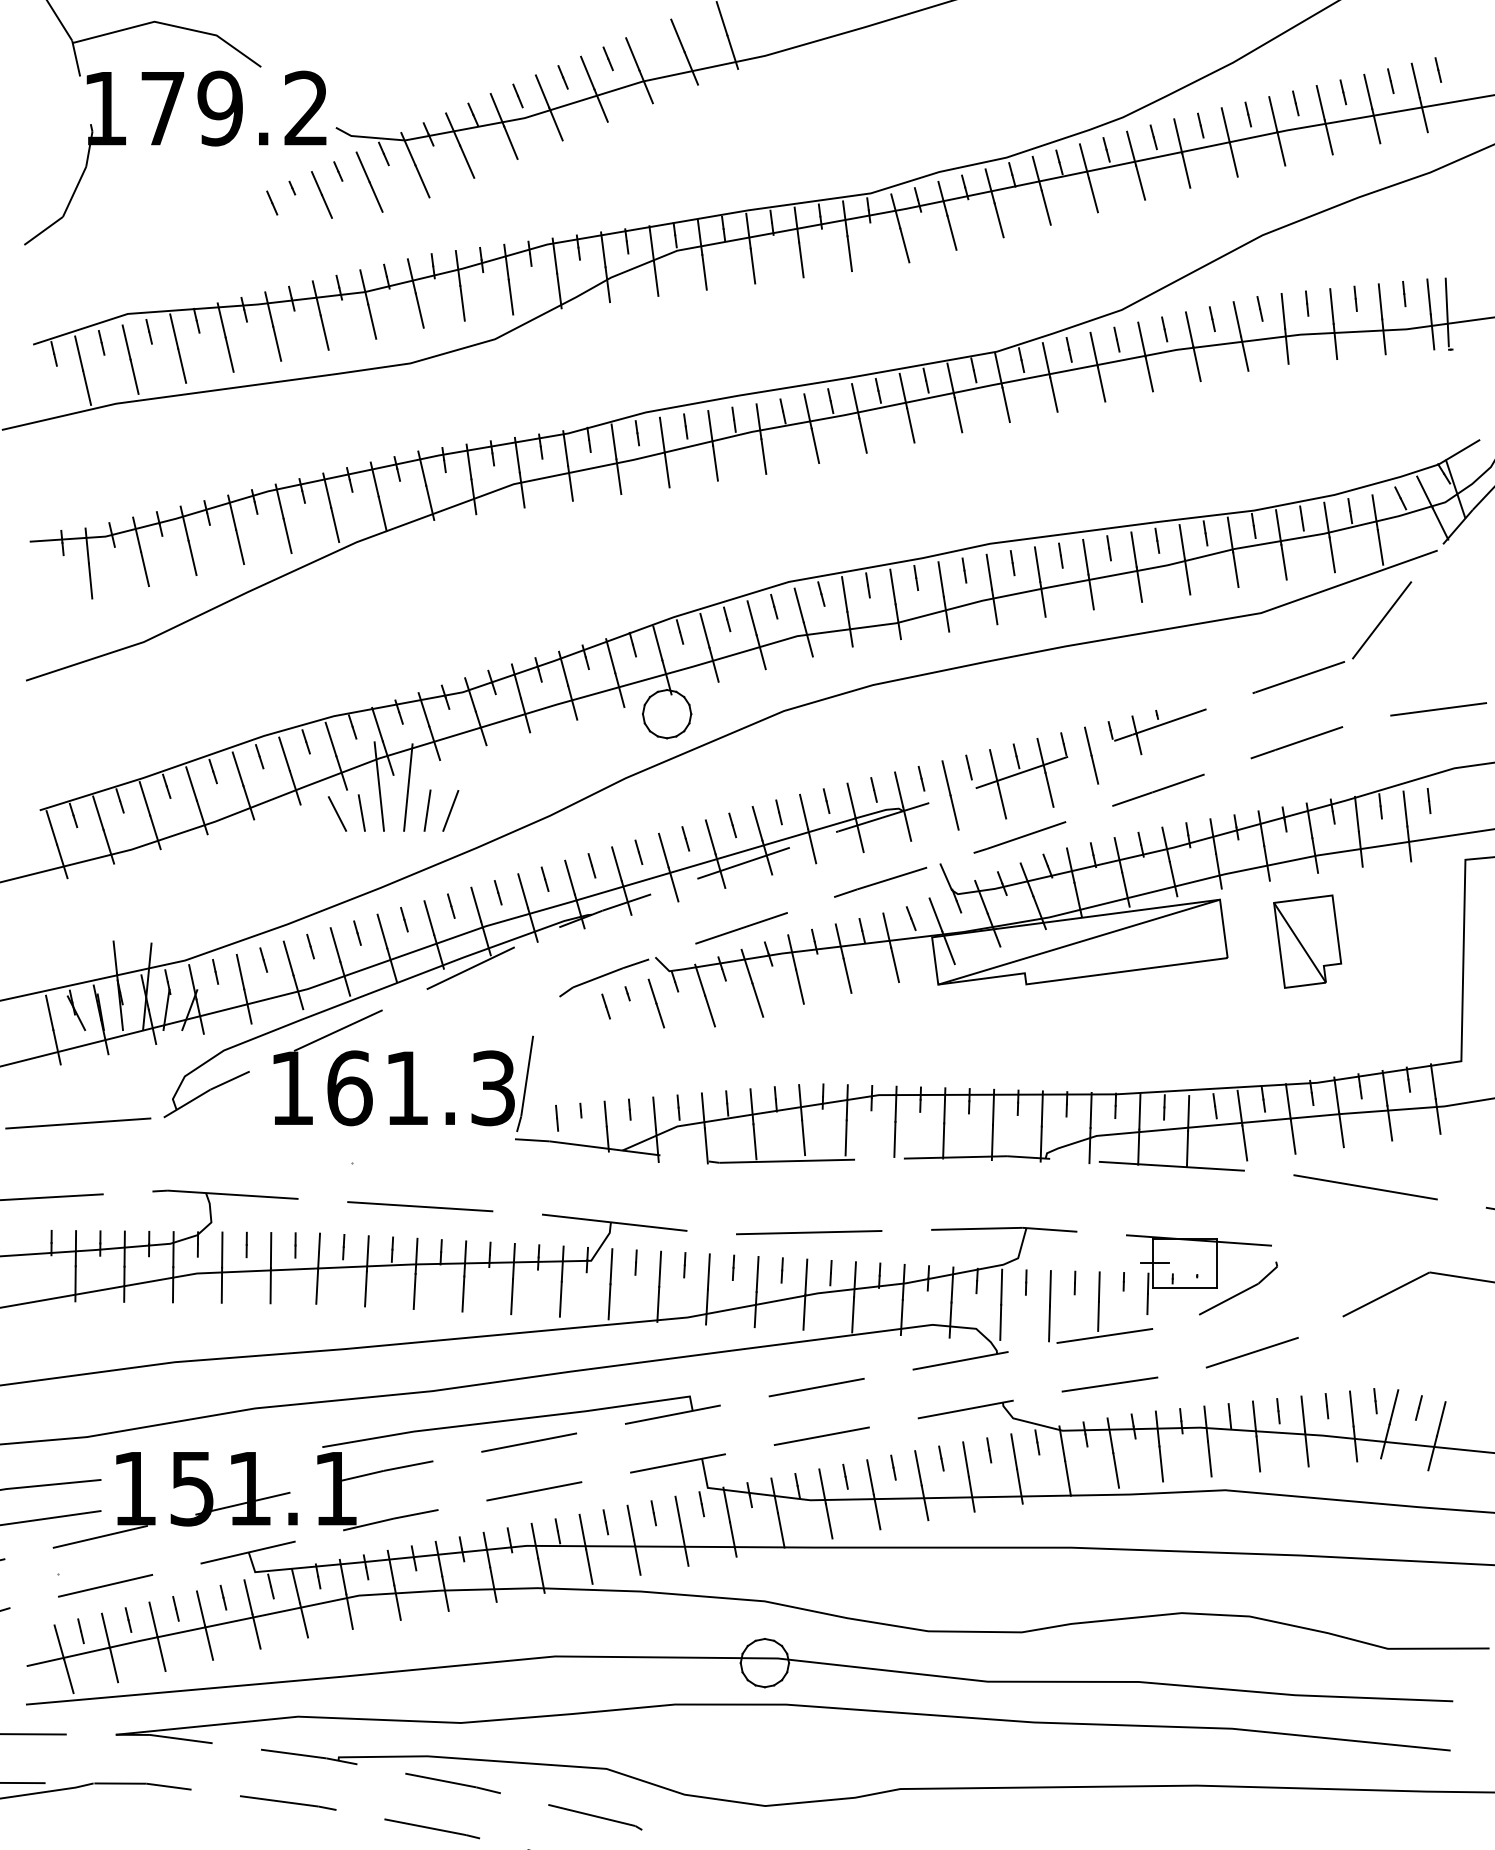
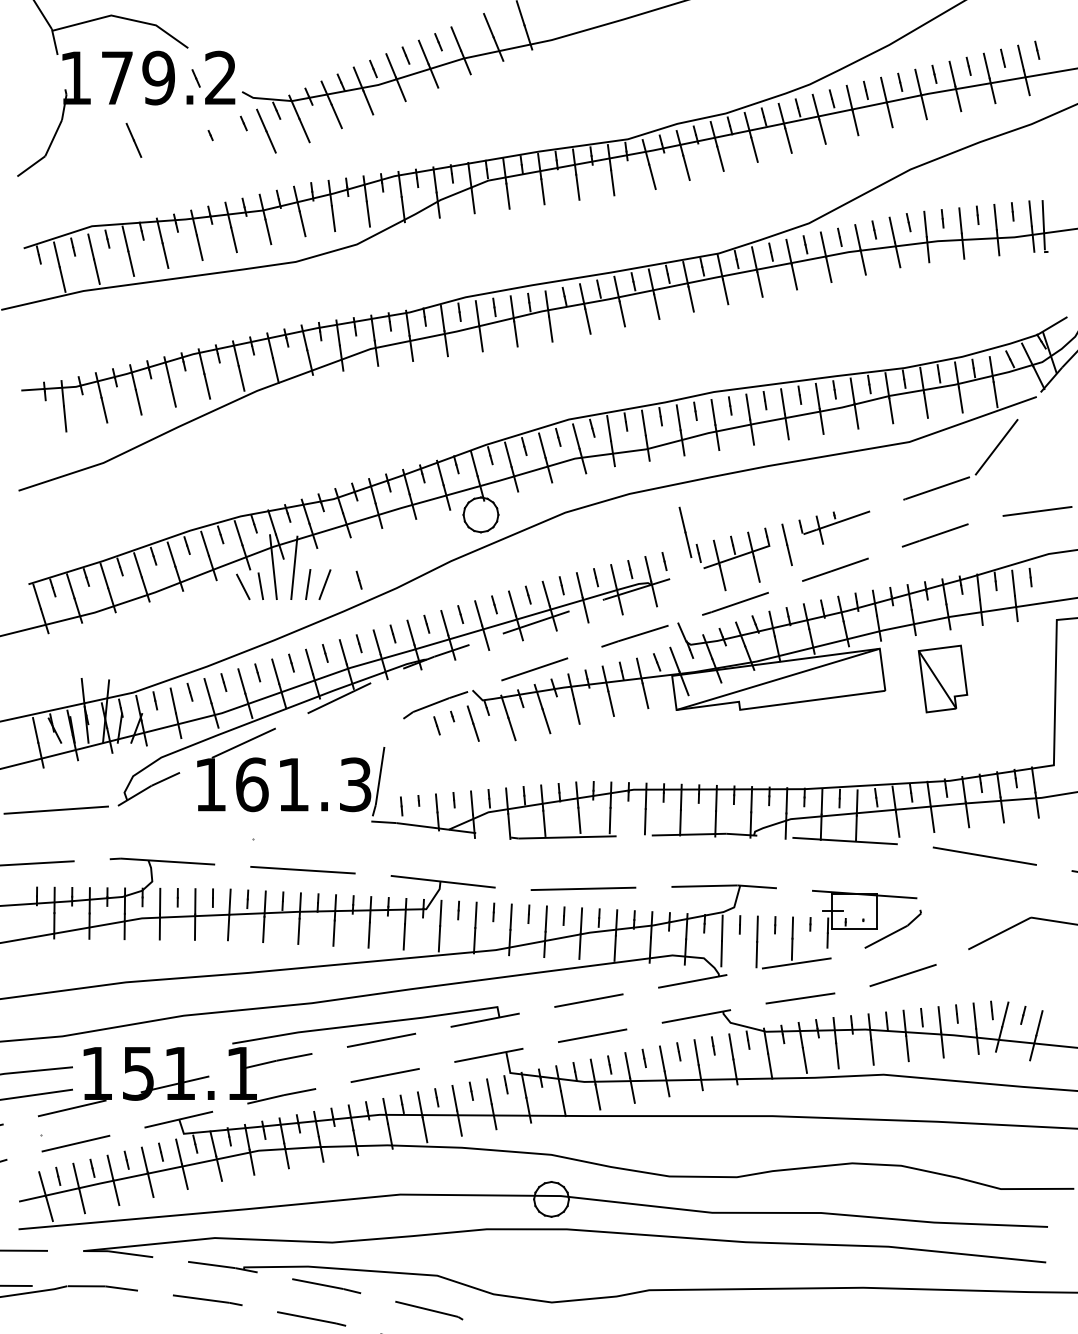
line: (321, 194) -> (133, 140), moved
line: (272, 202) -> (196, 78), moved
line: (950, 795) -> (685, 532), moved
line: (497, 804) -> (358, 580), added

